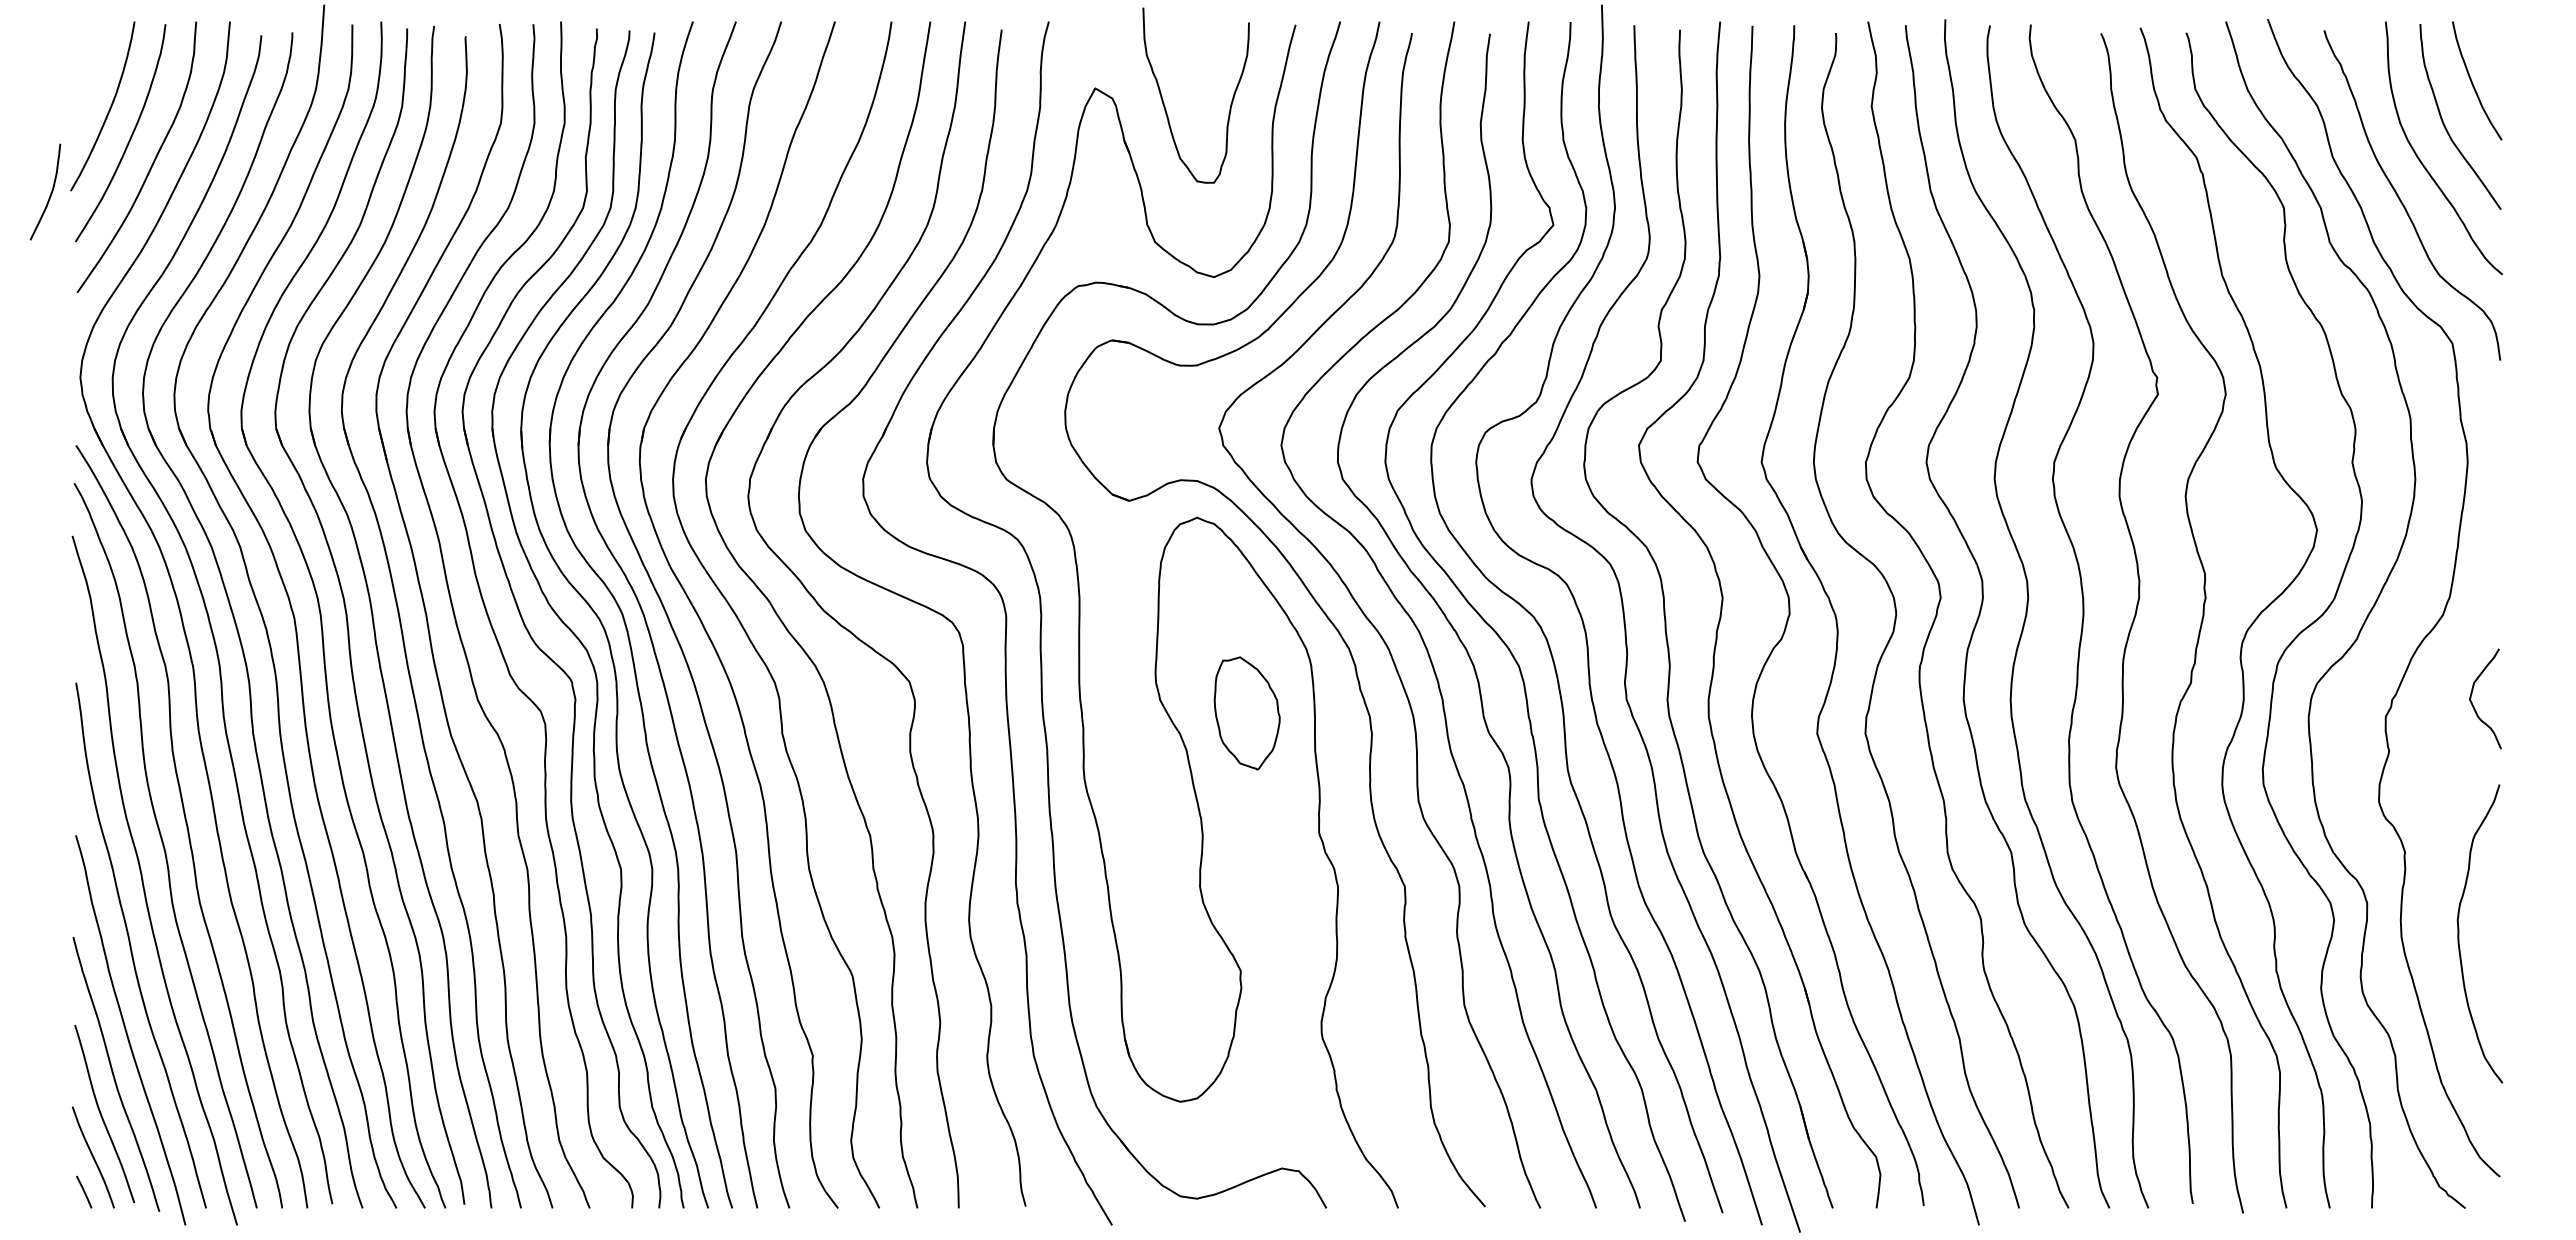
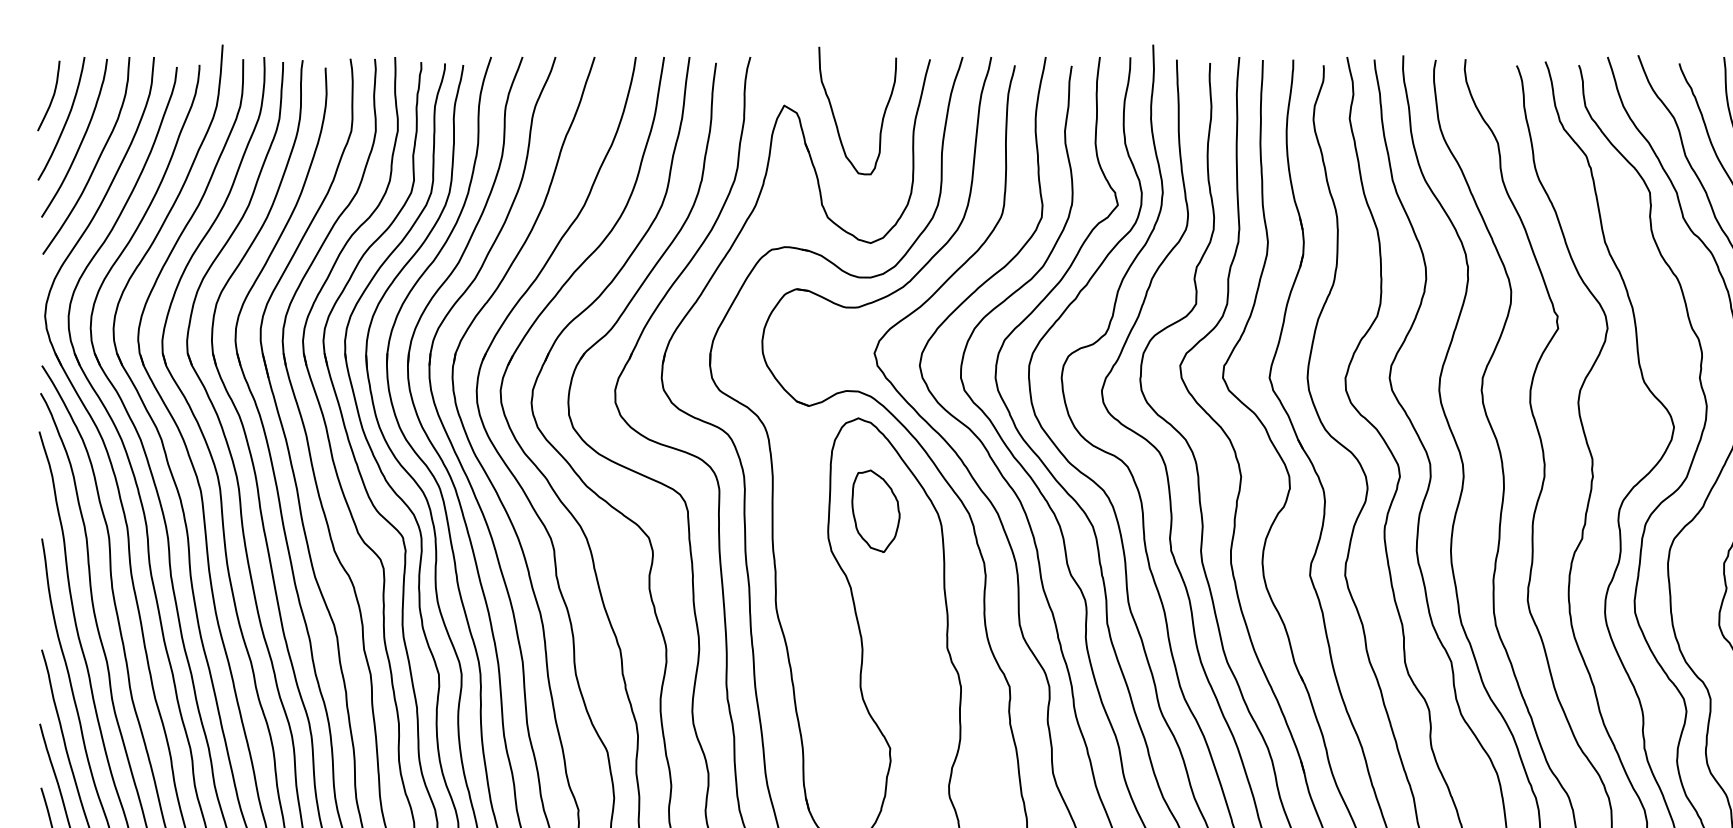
curve: (50, 192) -> (52, 96), moved
part: (1246, 713) -> (875, 511), moved

